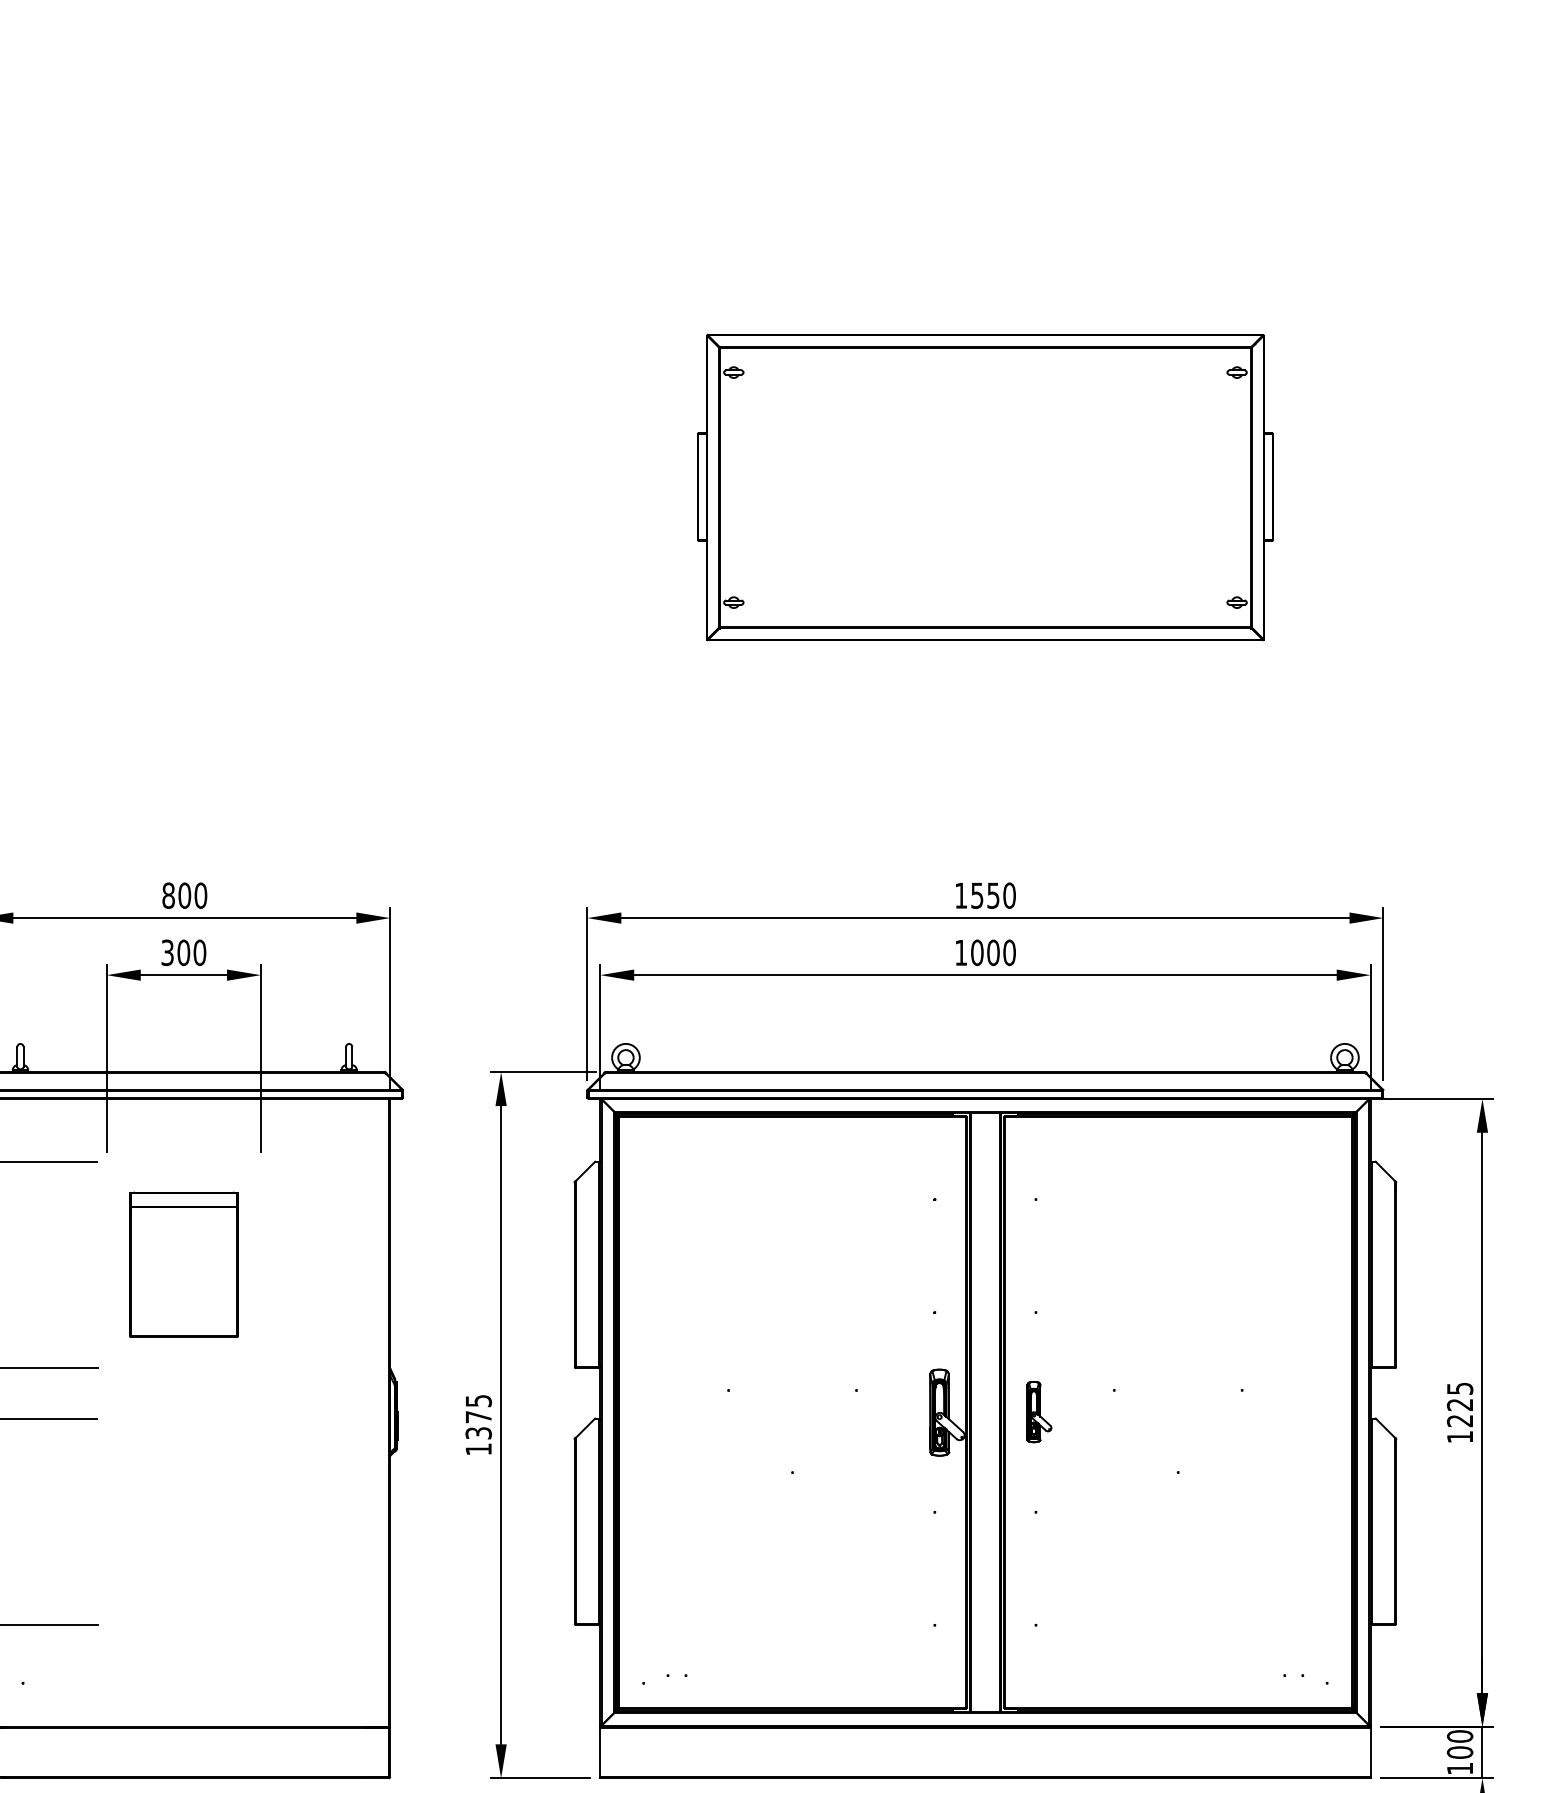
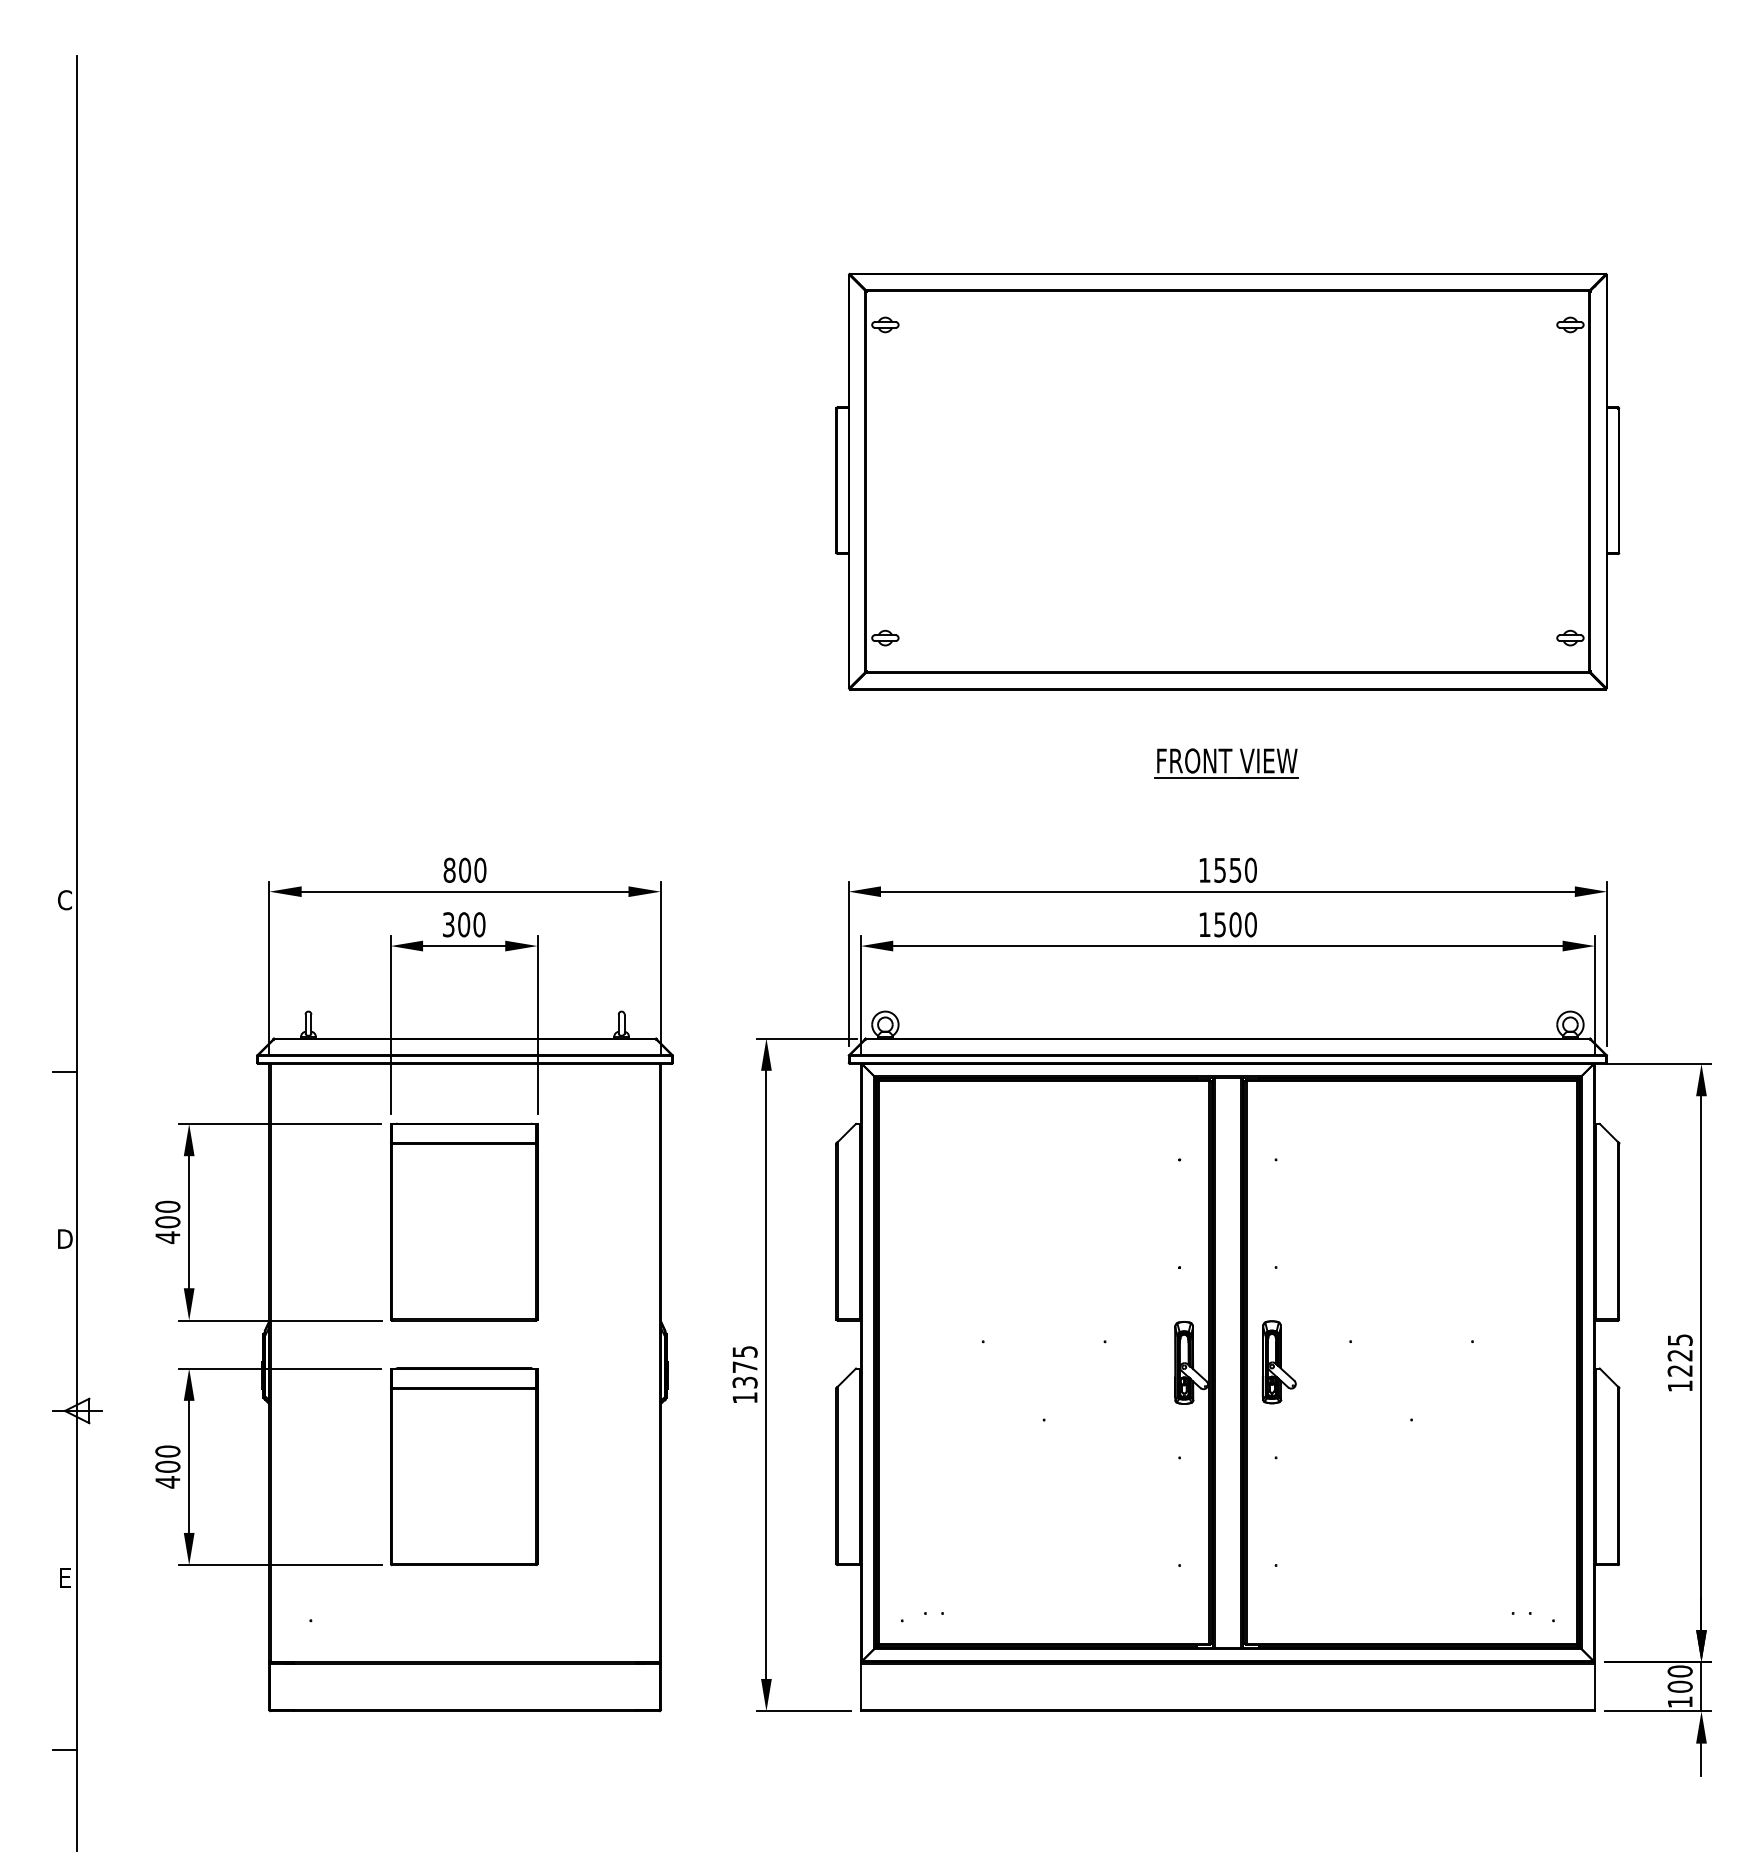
part: (985, 487) -> (1227, 481), size x1.43
part: (983, 783) -> (1226, 763), added
text: (977, 952) -> (1220, 924), 1000 -> 1500
part: (184, 1264) -> (464, 1221), size x1.43
part: (1038, 1412) -> (1278, 1362), size x1.43
part: (184, 1521) -> (464, 1466), added

